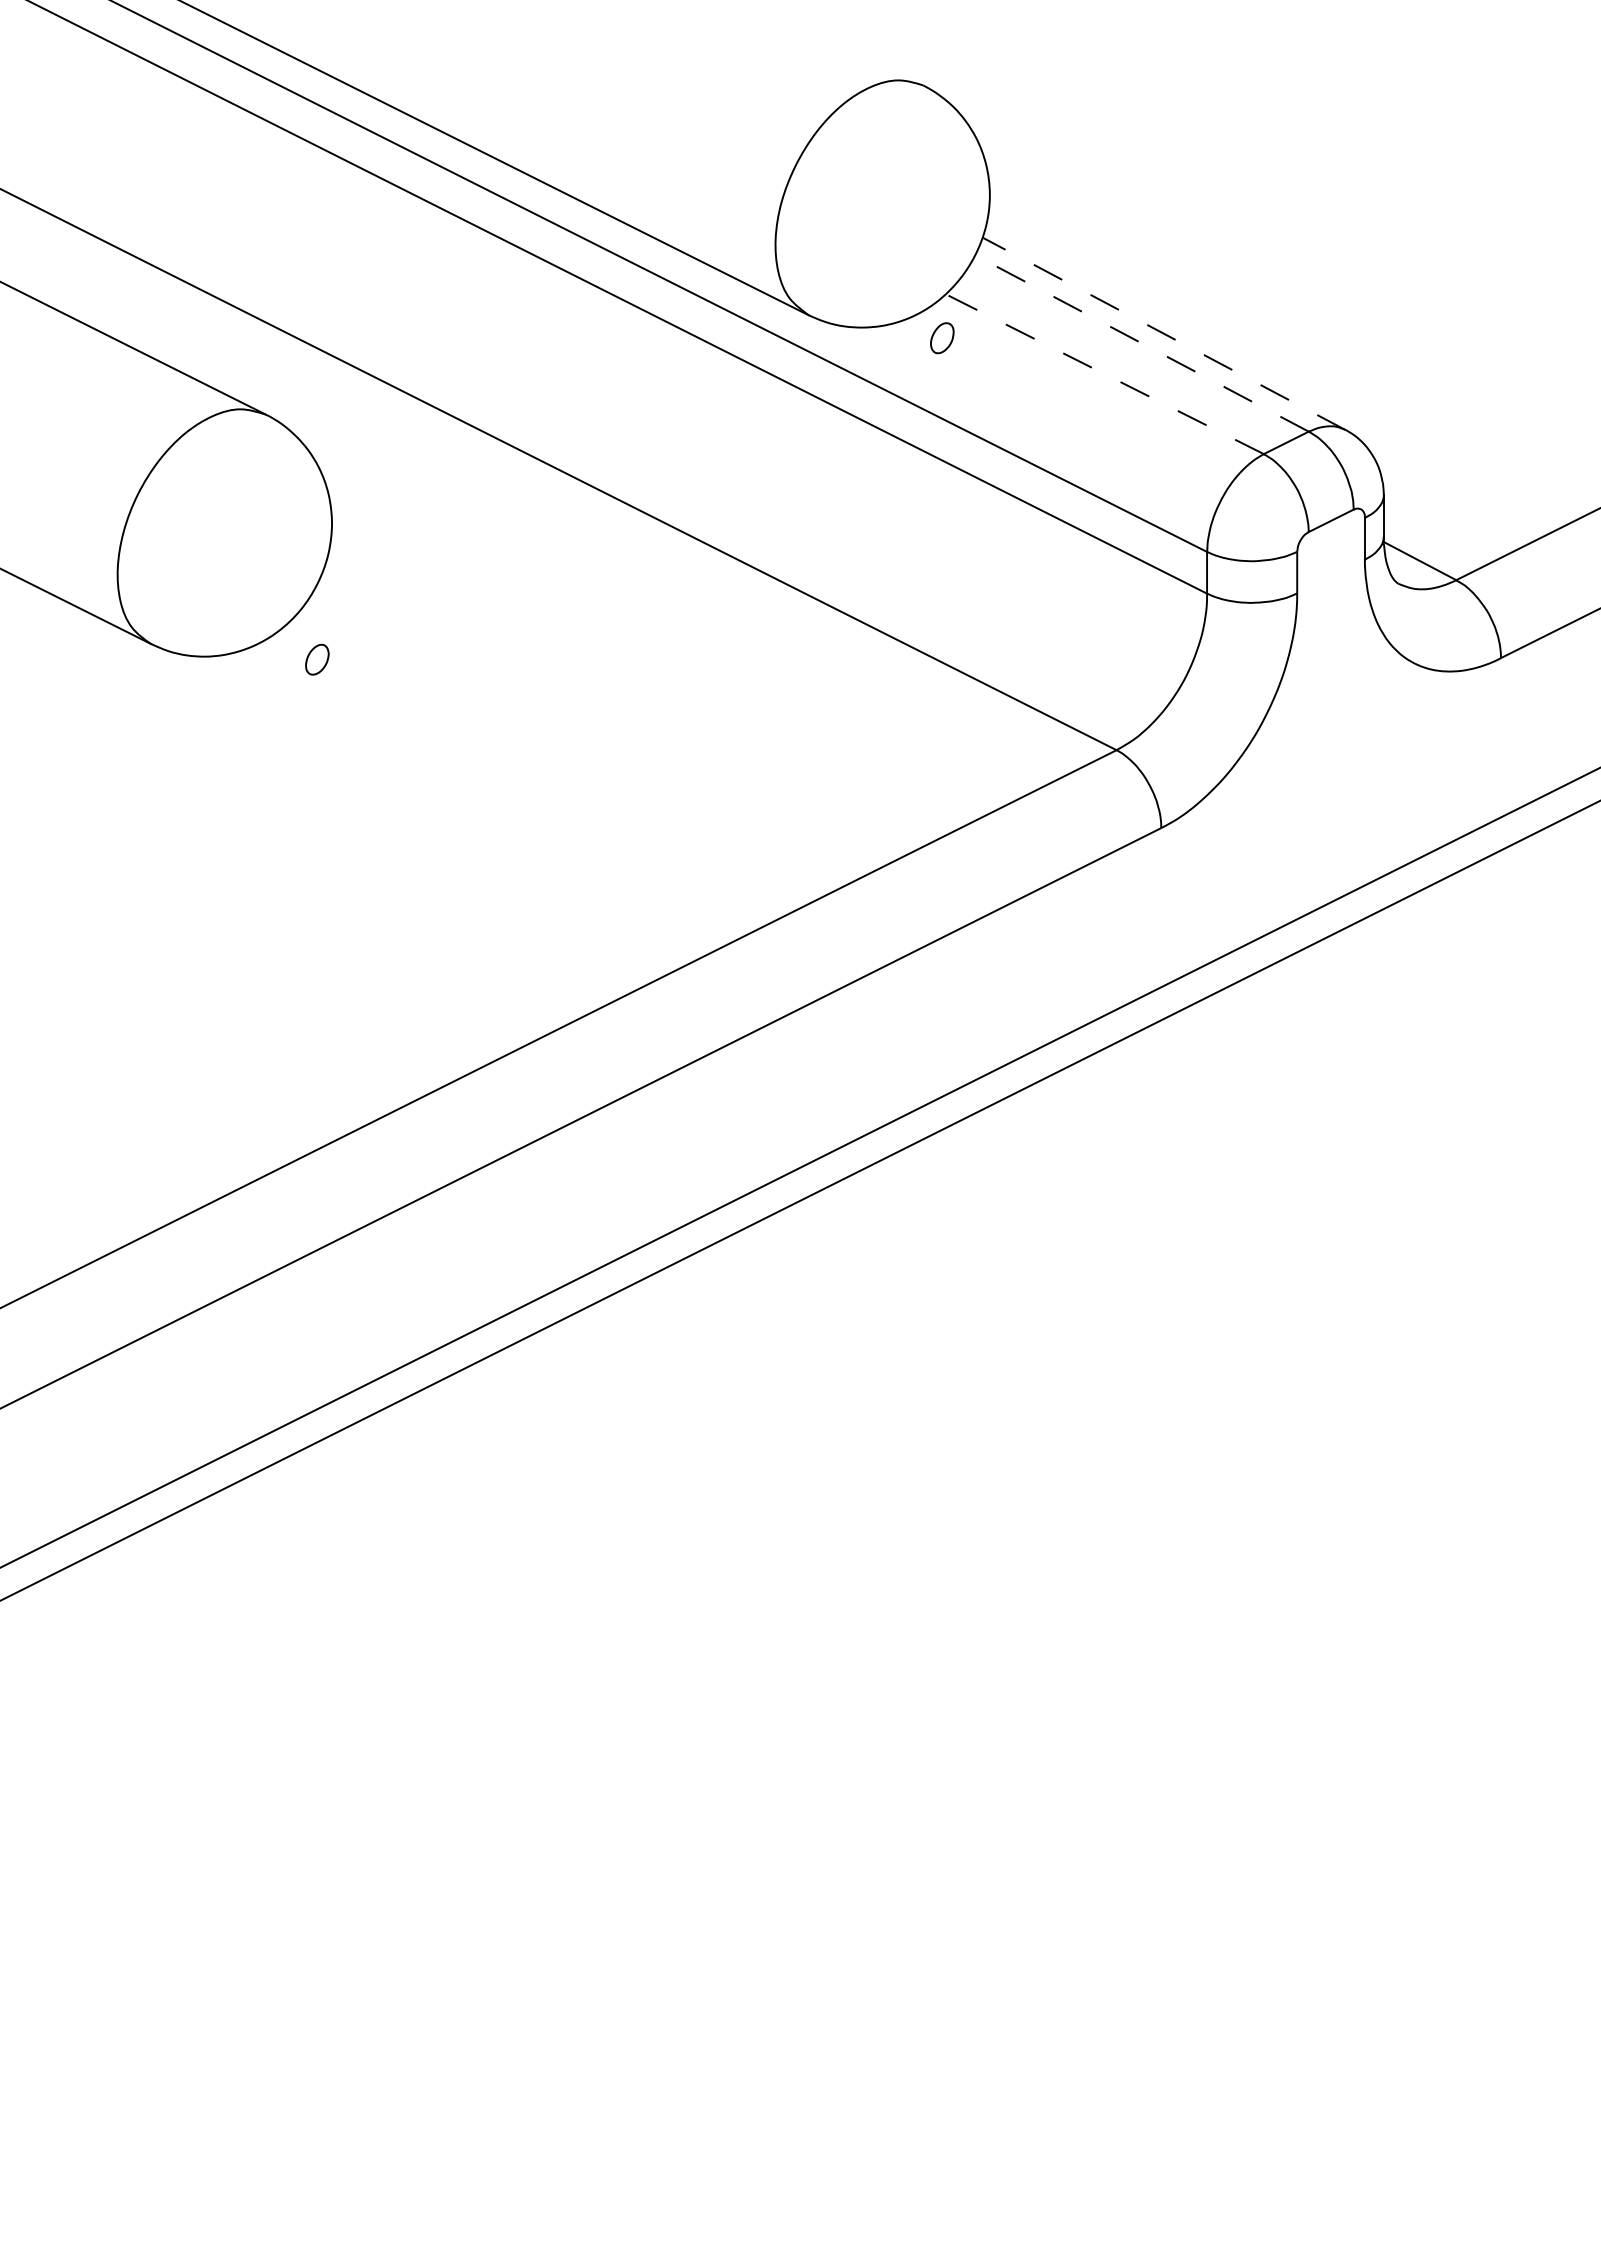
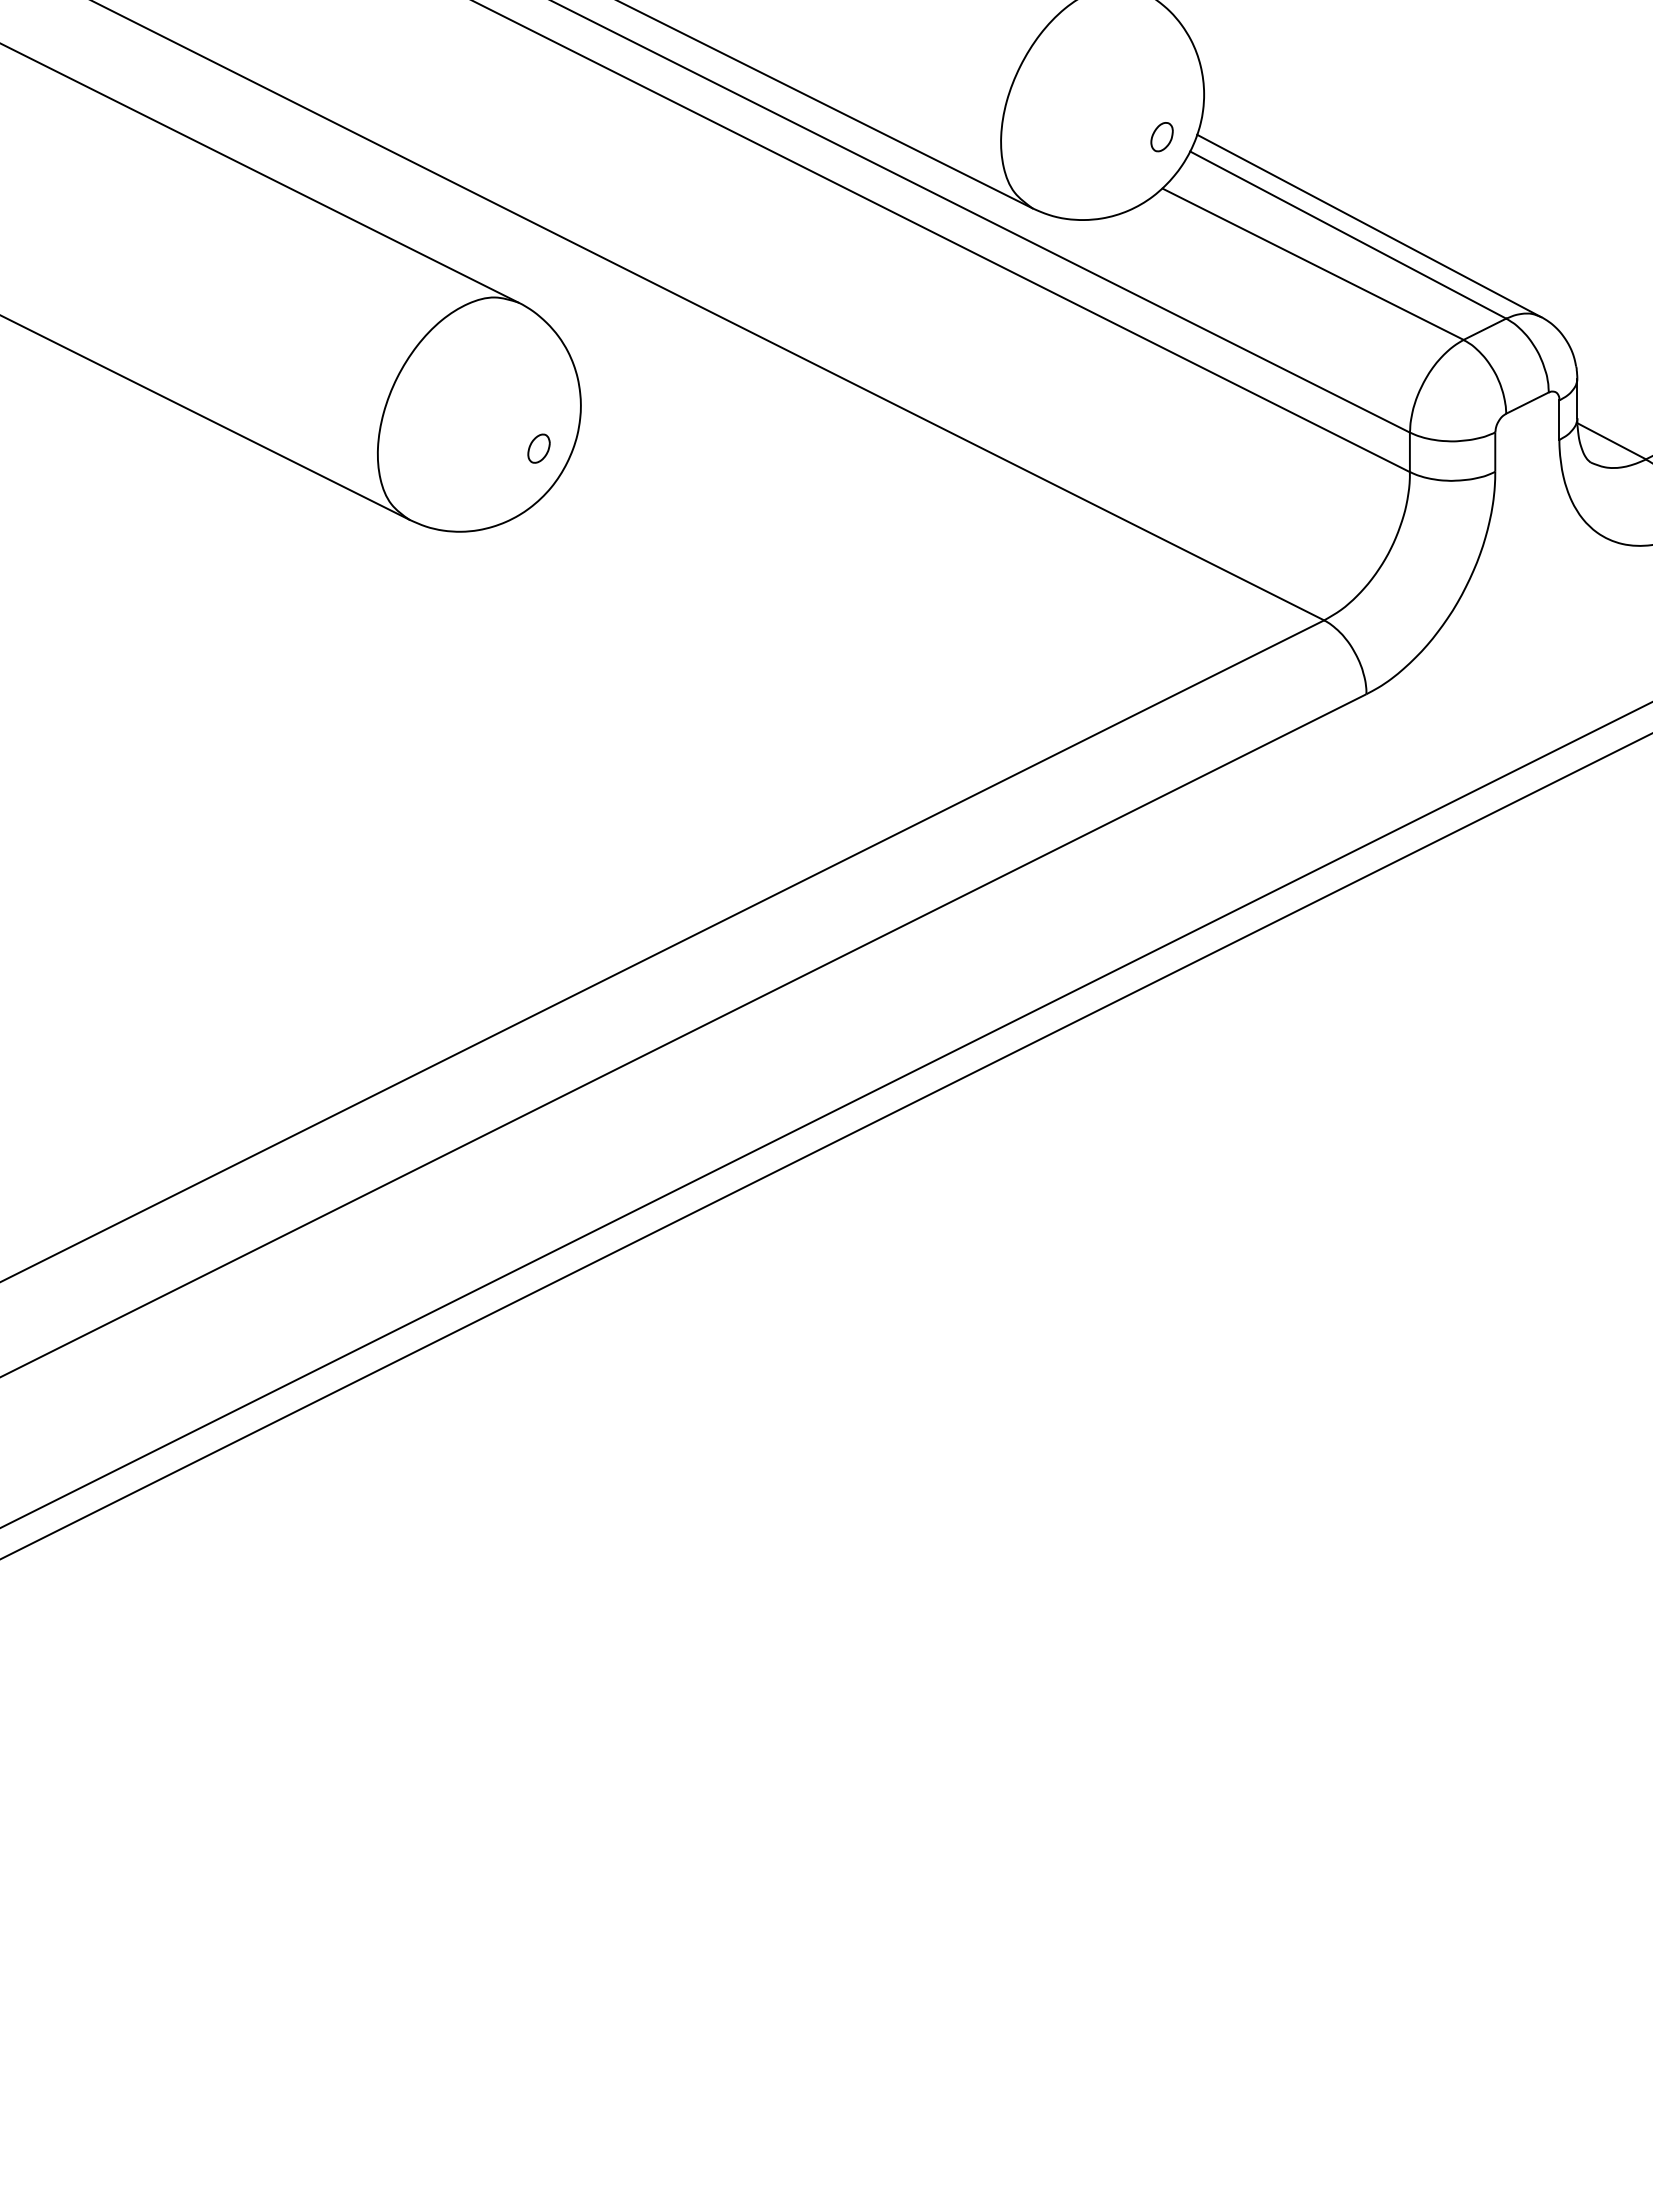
line: (1164, 333) -> (1369, 225), dashed -> solid
part: (941, 338) -> (1161, 137), moved
line: (1142, 343) -> (1348, 235), dashed -> solid
line: (1105, 374) -> (1313, 264), dashed -> solid
part: (316, 659) -> (538, 448), moved

